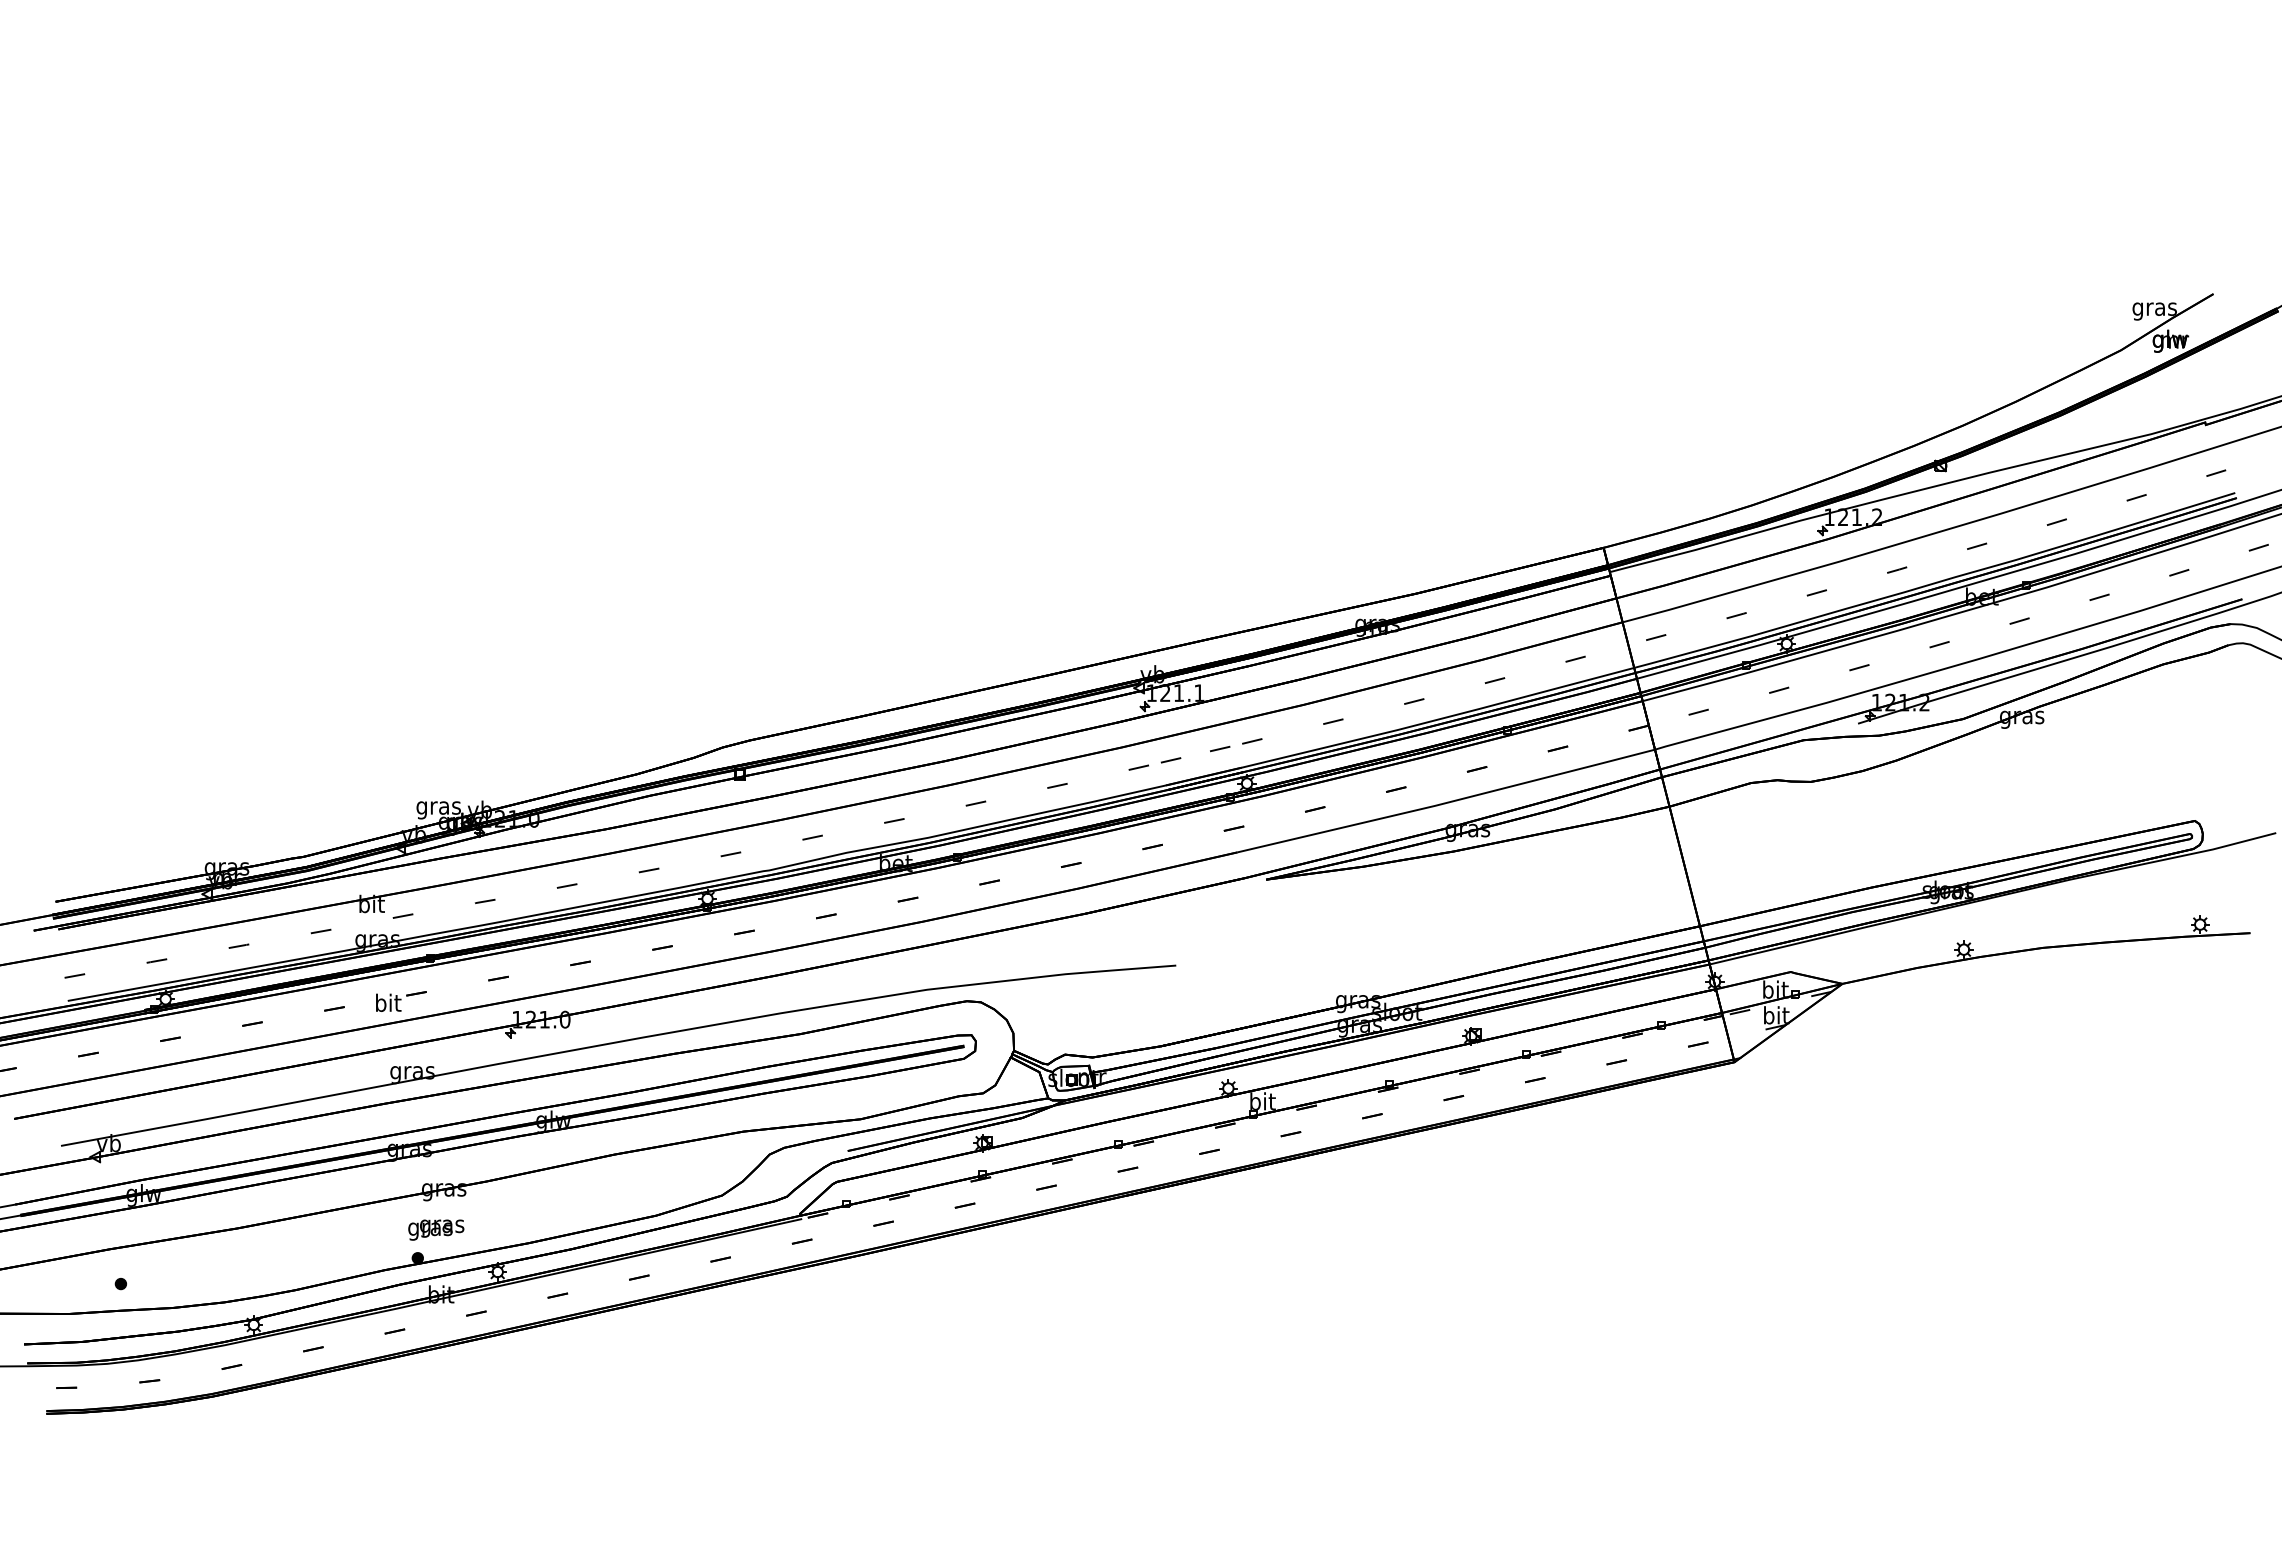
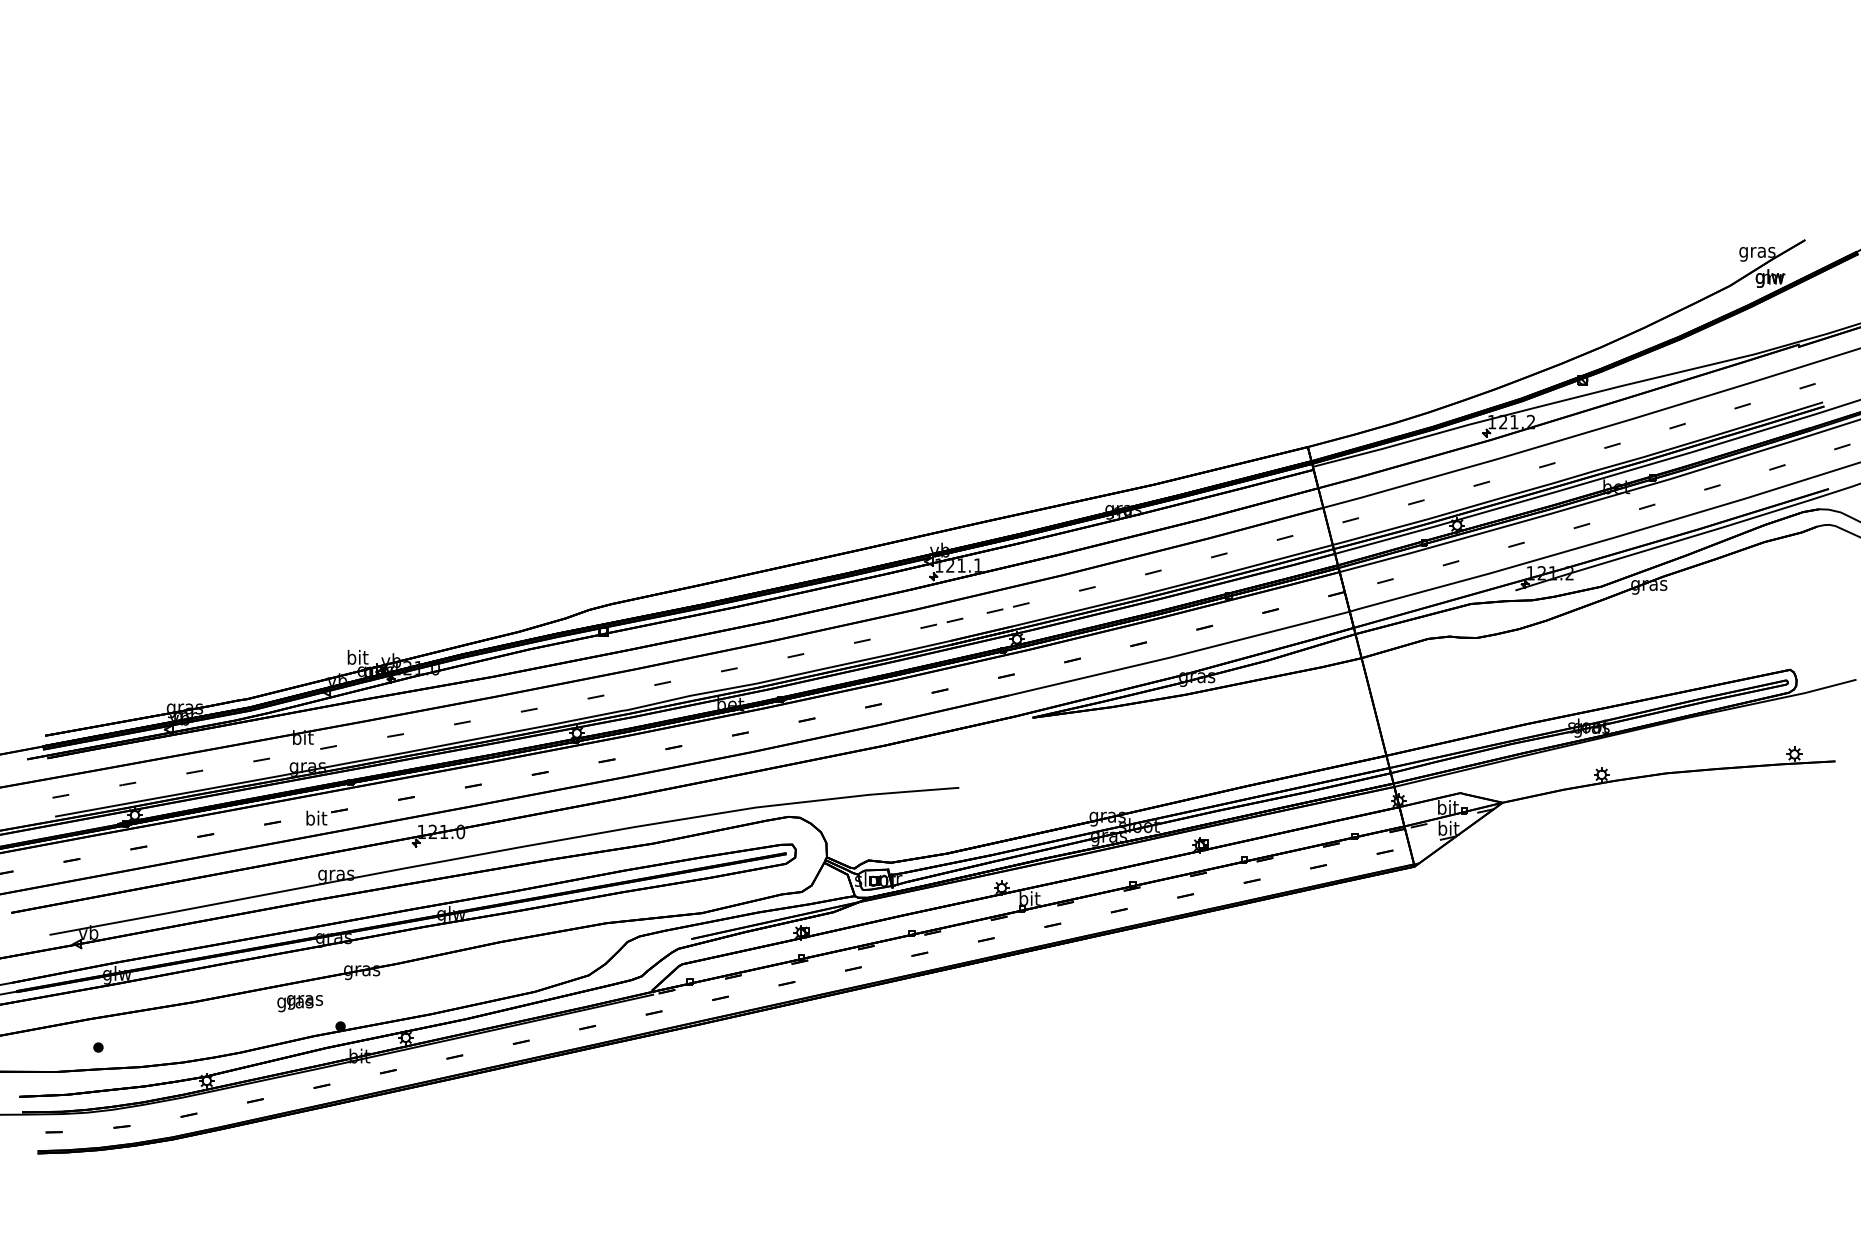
text: (438, 807) -> (357, 658), gras -> bit
text: (436, 1229) -> (300, 1003), moved

